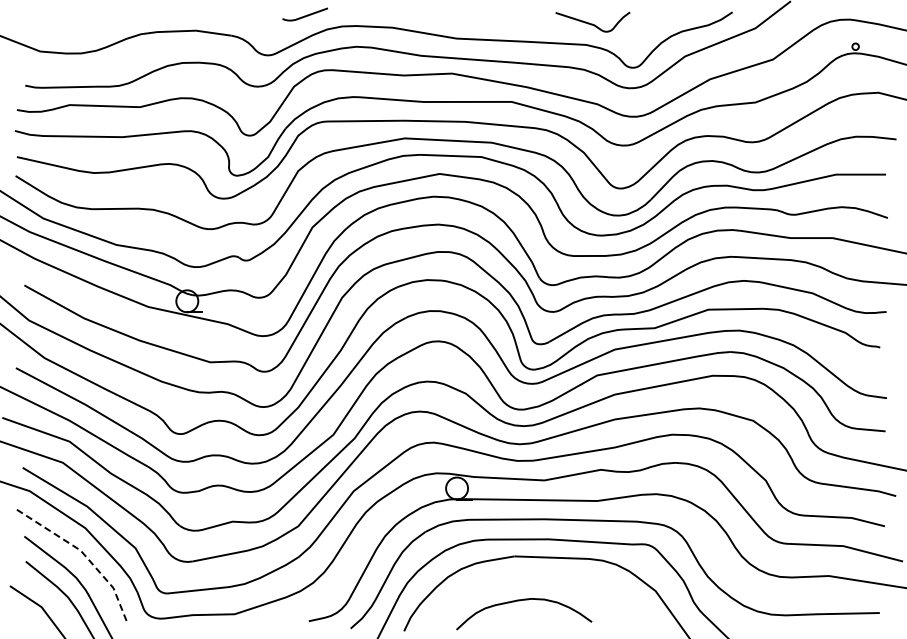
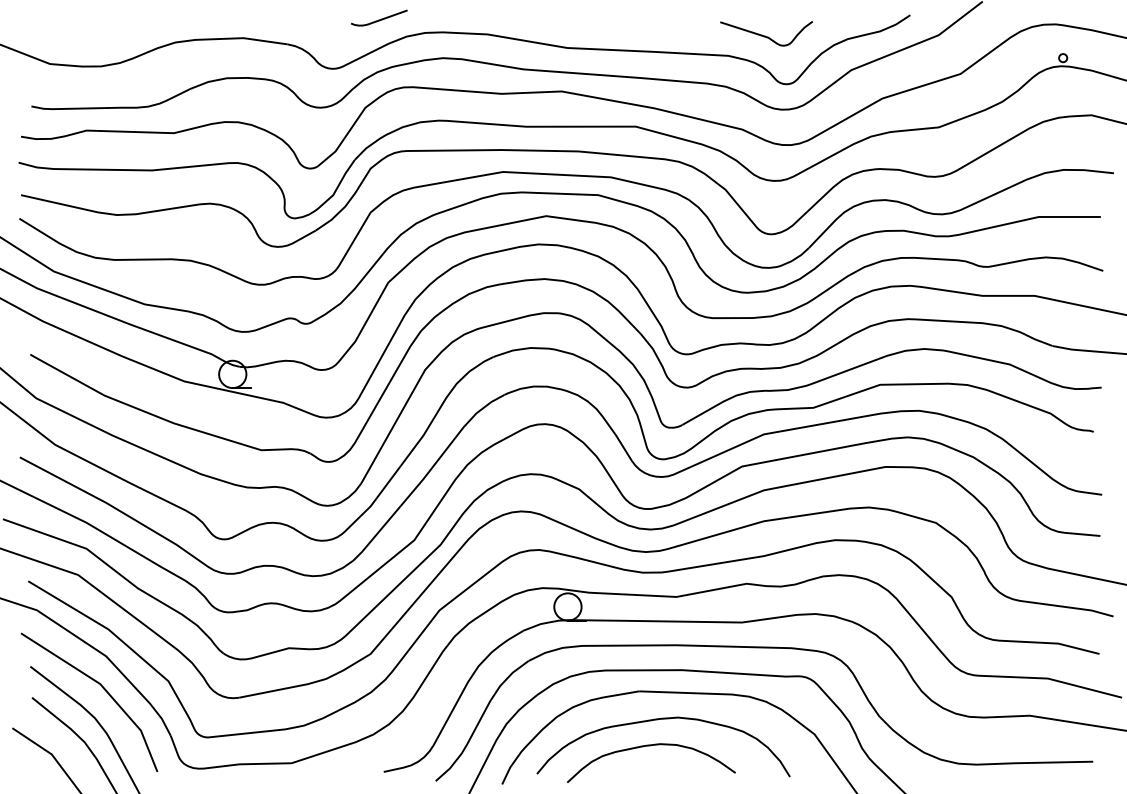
curve: (592, 23) -> (766, 35), moved
line: (83, 554) -> (103, 688), dashed -> solid
curve: (533, 579) -> (662, 720), added

